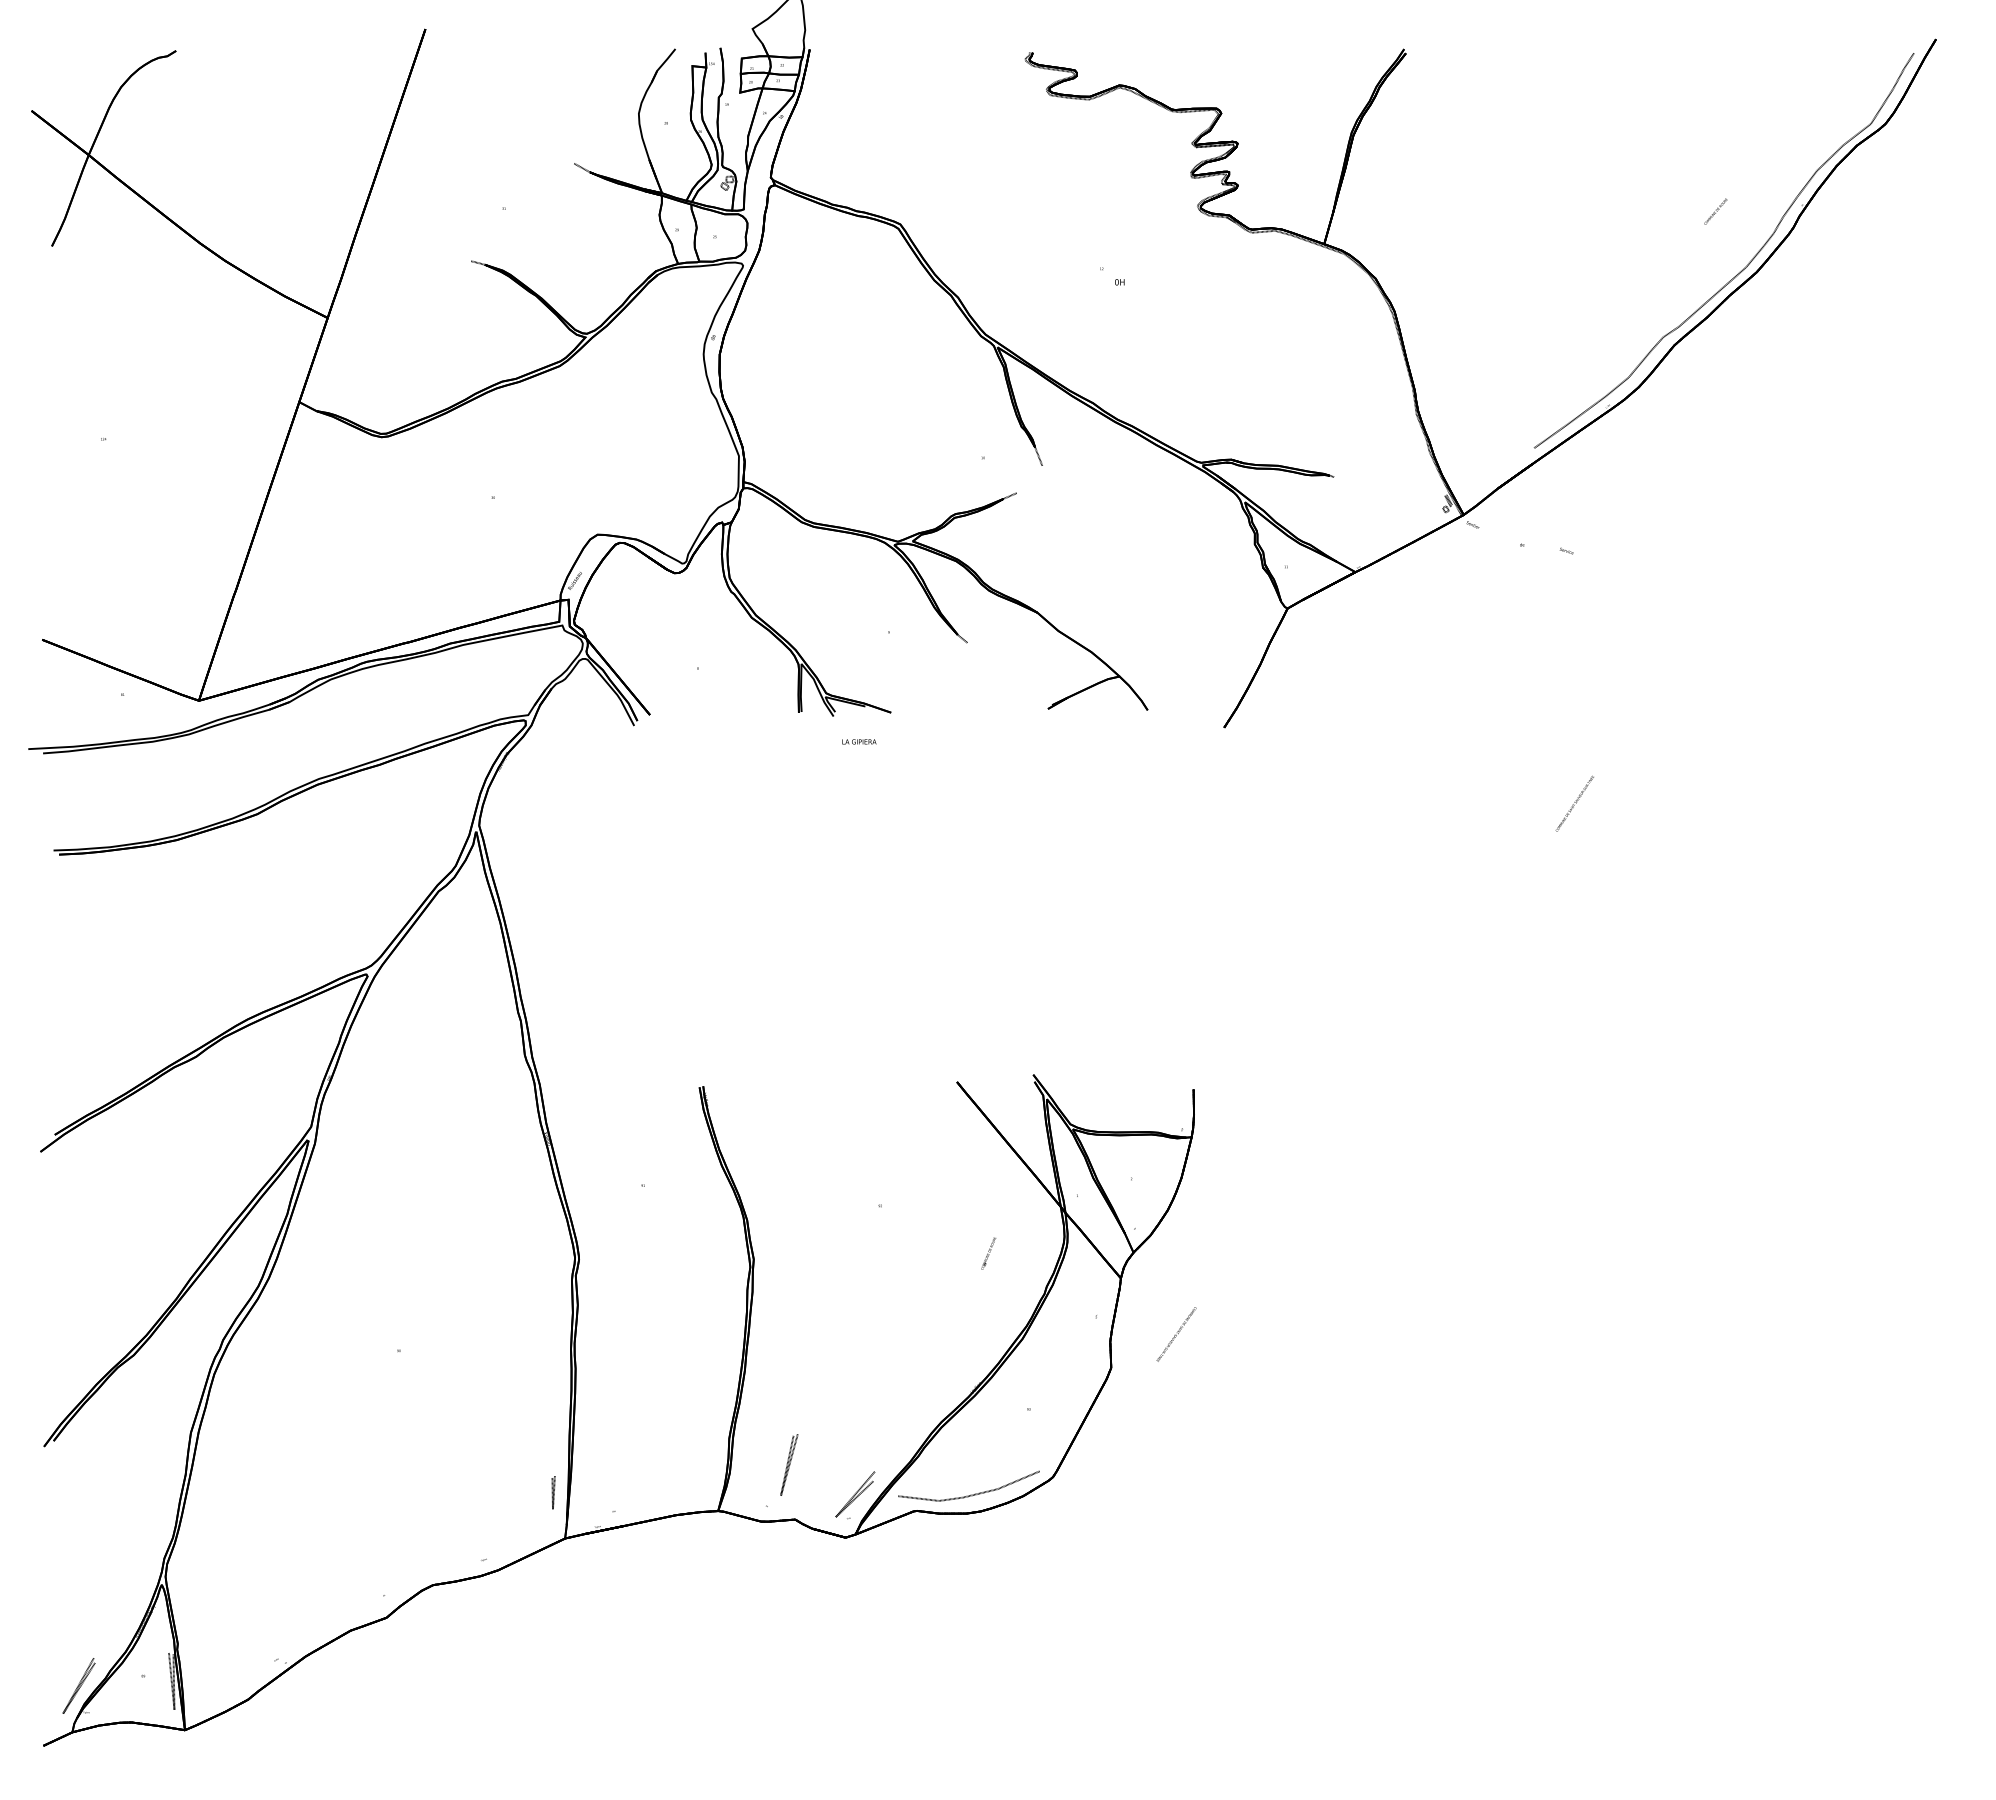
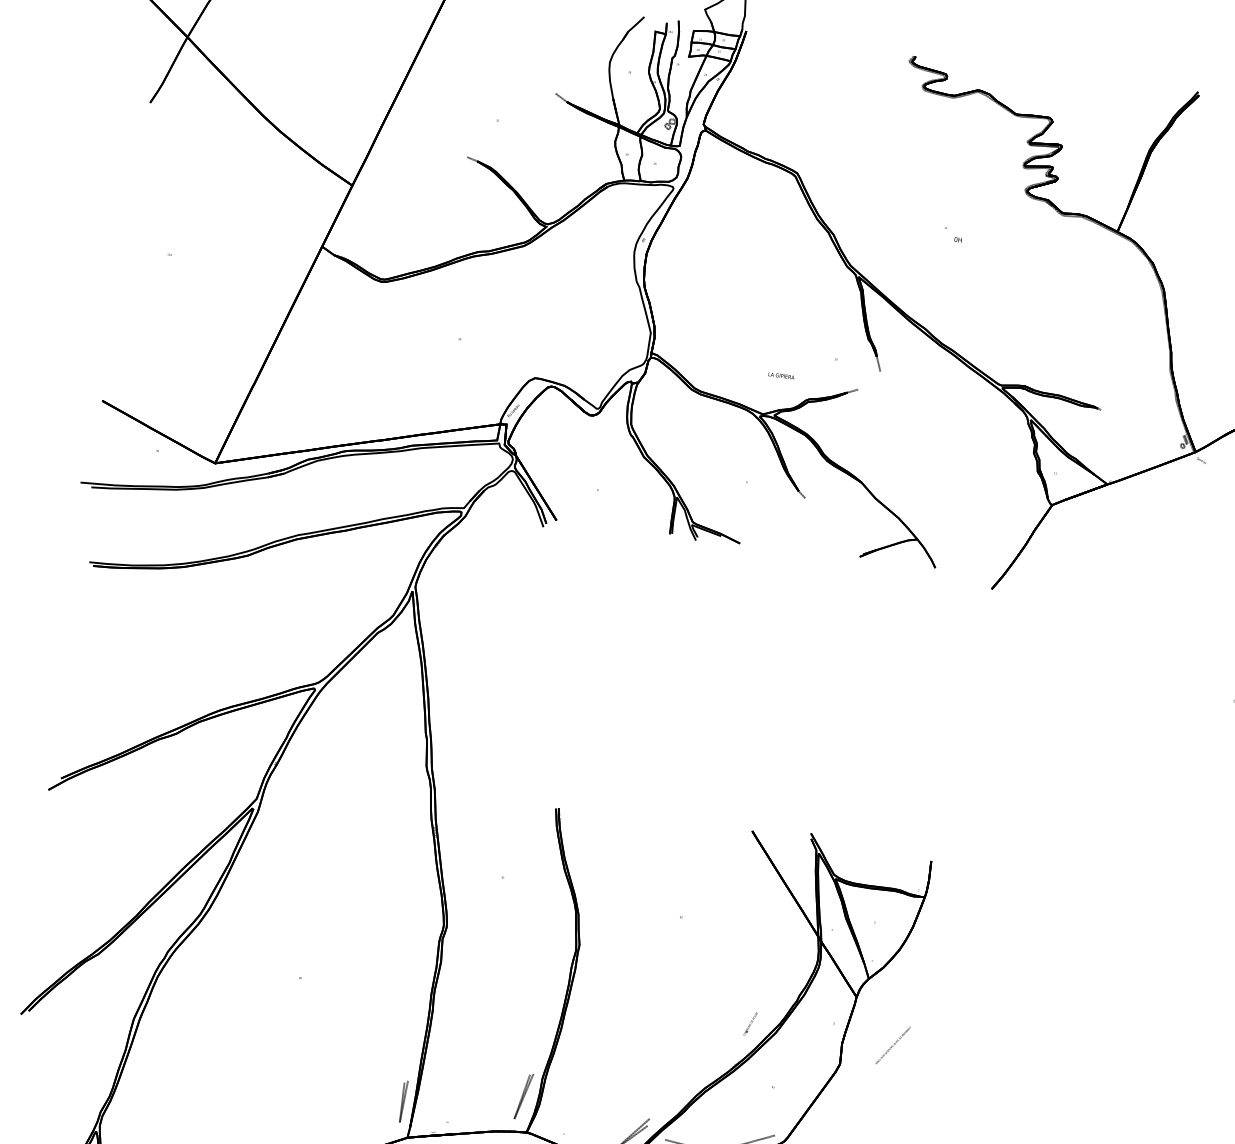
text: (859, 741) -> (781, 375), moved
part: (988, 1253) -> (750, 1023), moved
part: (789, 1464) -> (524, 1096), moved
part: (553, 1492) -> (403, 1101), size x1.67

